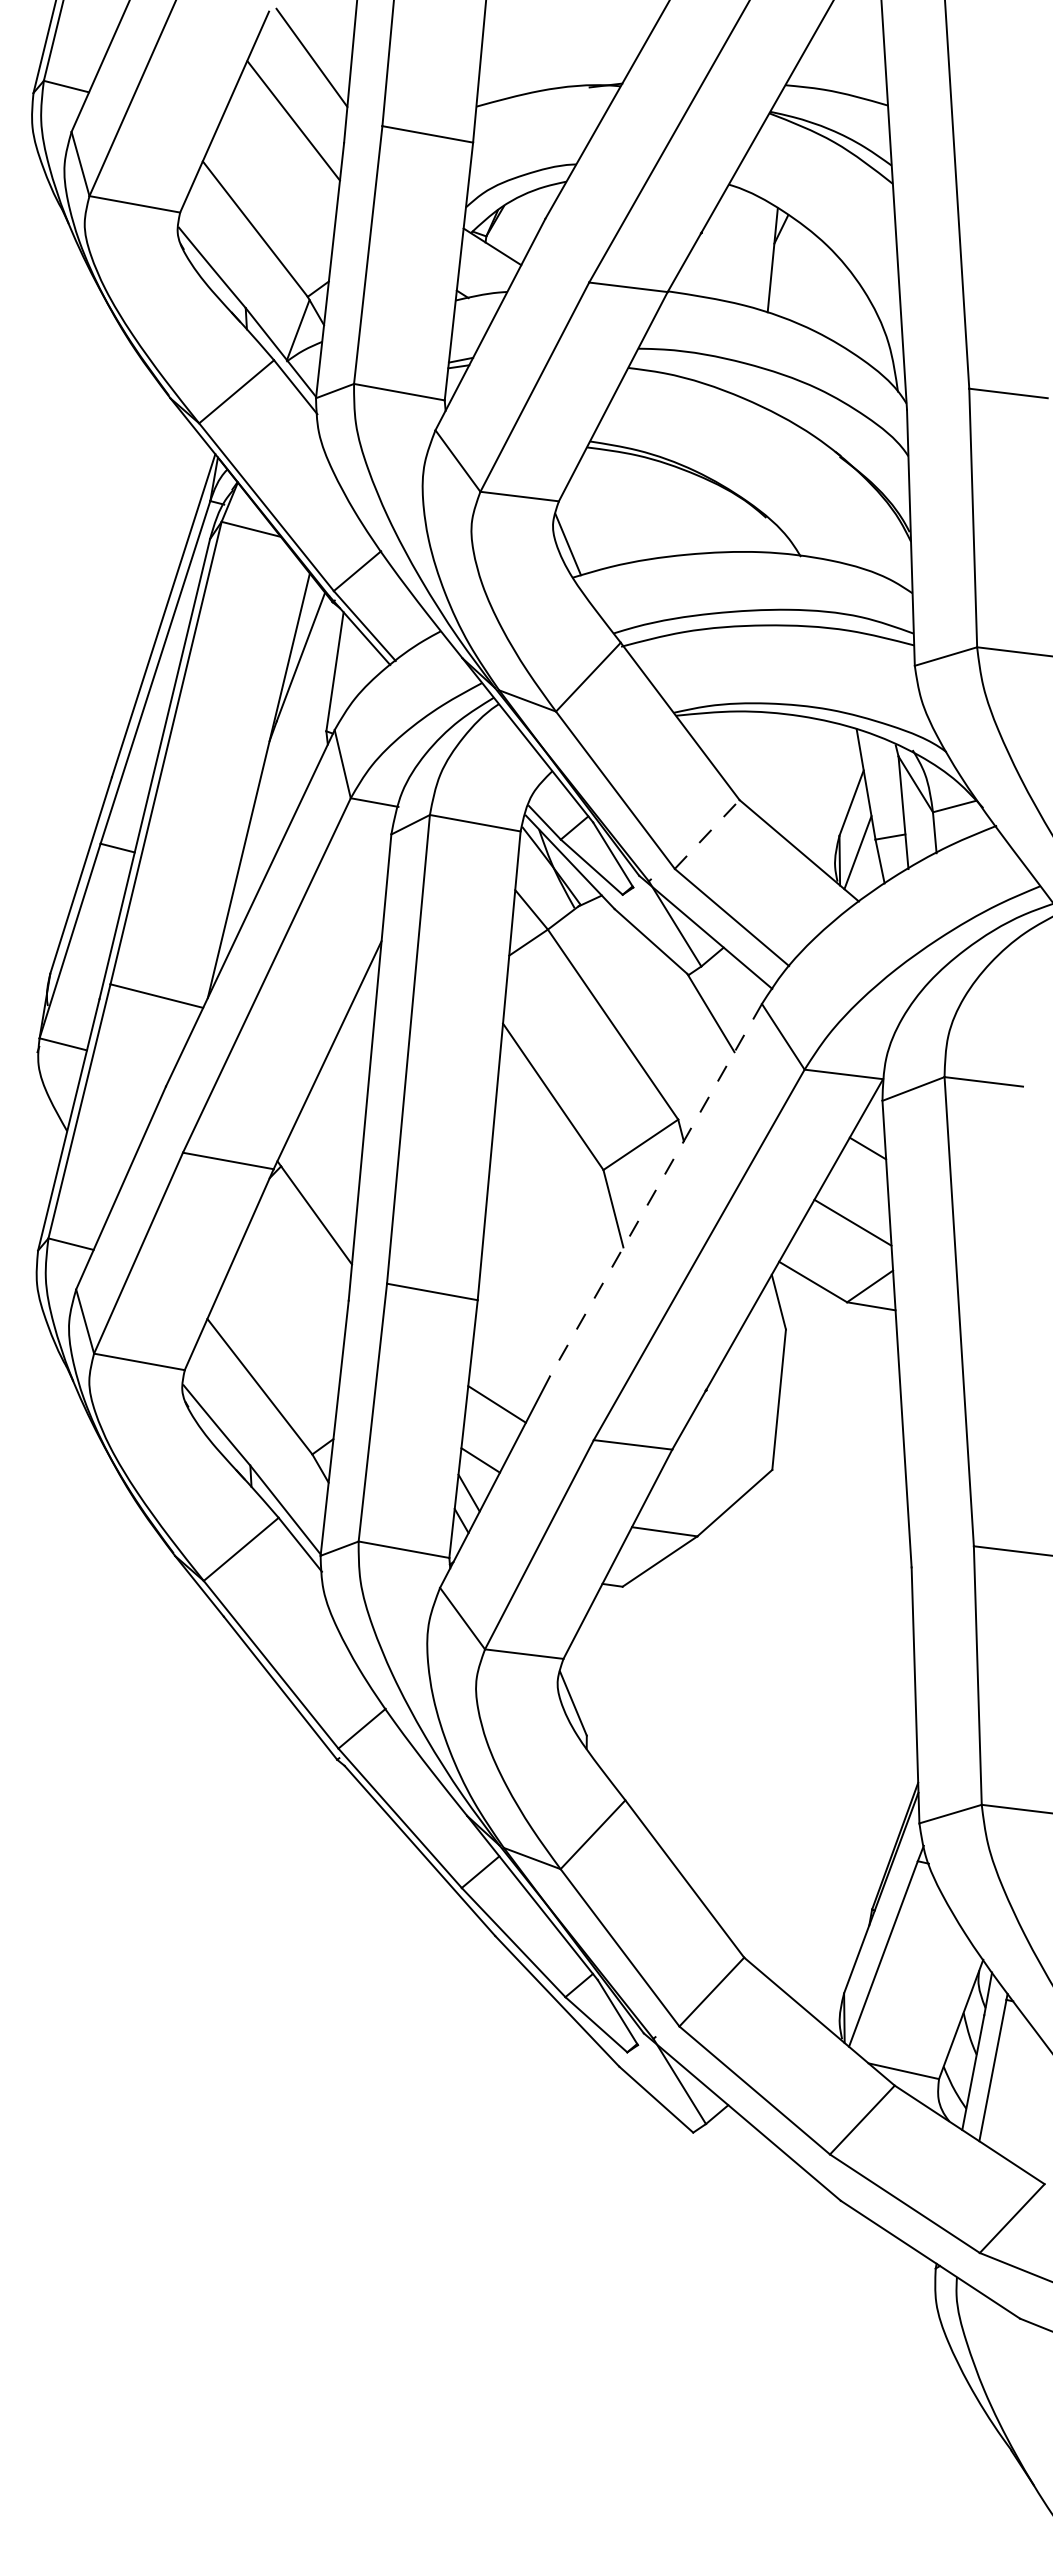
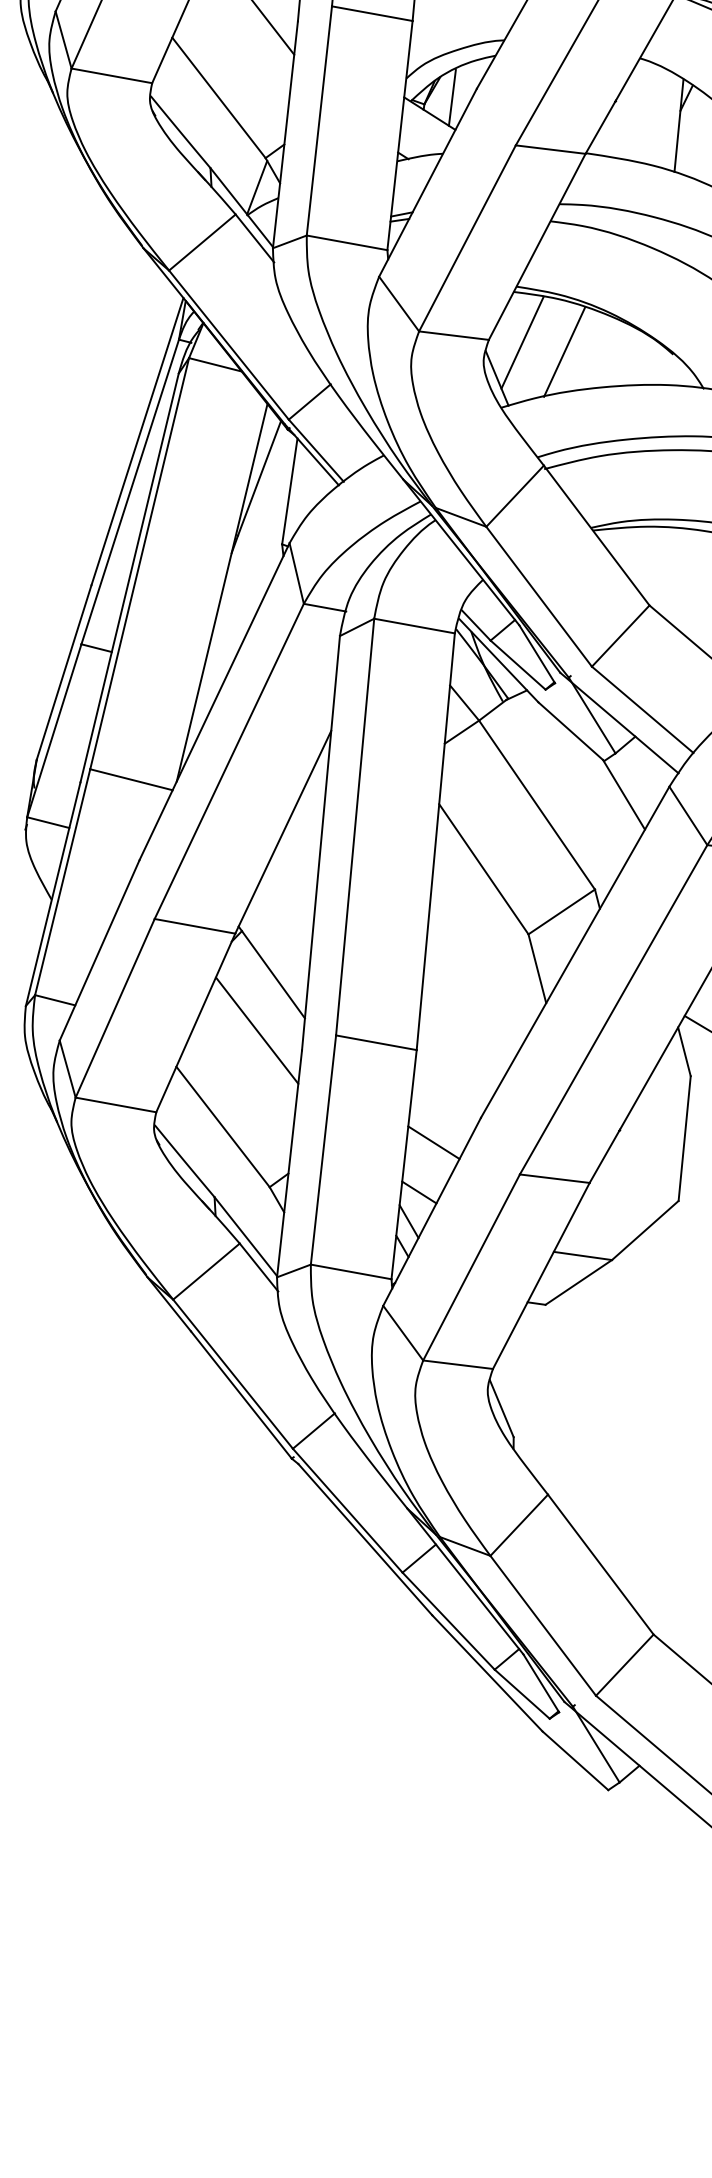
line: (517, 228) -> (452, 97), added
line: (596, 504) -> (522, 342), added
line: (643, 515) -> (564, 352), added
line: (707, 834) -> (620, 636), dashed -> solid
line: (655, 1190) -> (574, 952), dashed -> solid
line: (298, 1278) -> (257, 1030), added

